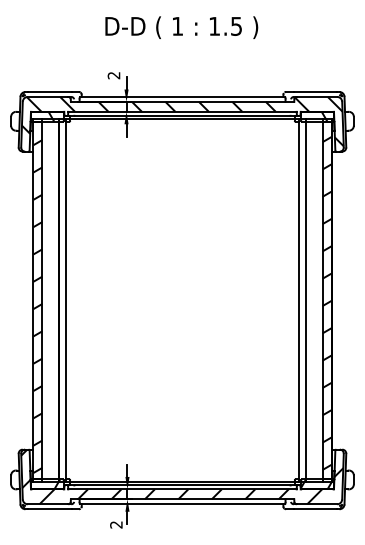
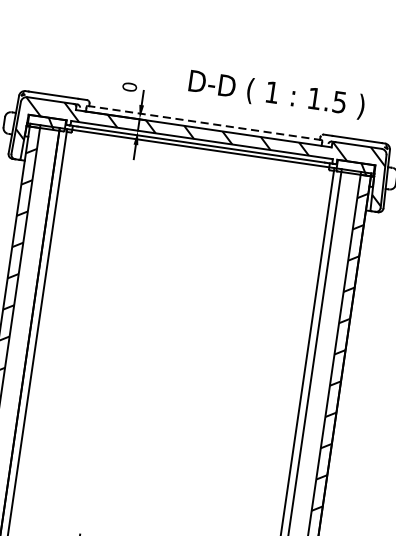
text: (181, 27) -> (276, 94), moved
text: (113, 75) -> (129, 86), 2 -> 0
line: (182, 96) -> (204, 122), solid -> dashed

